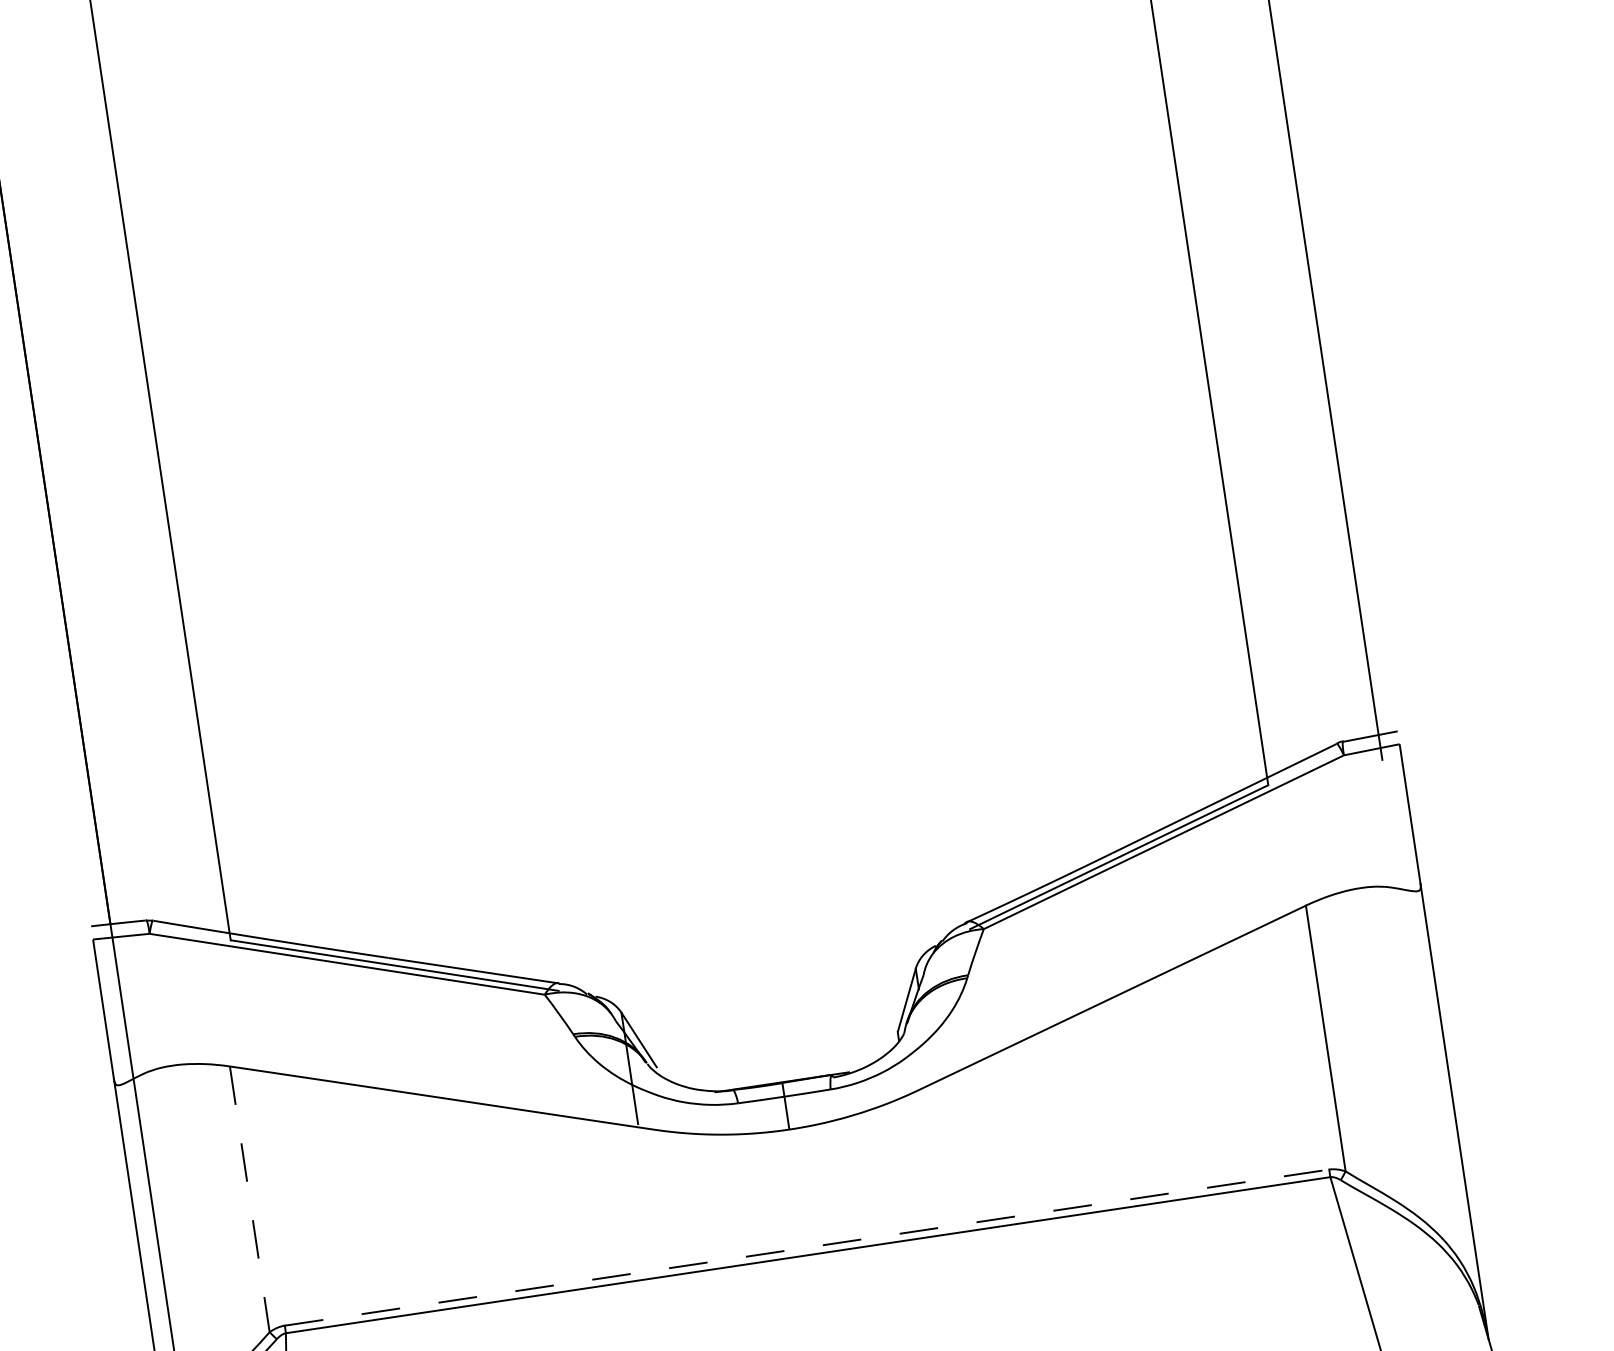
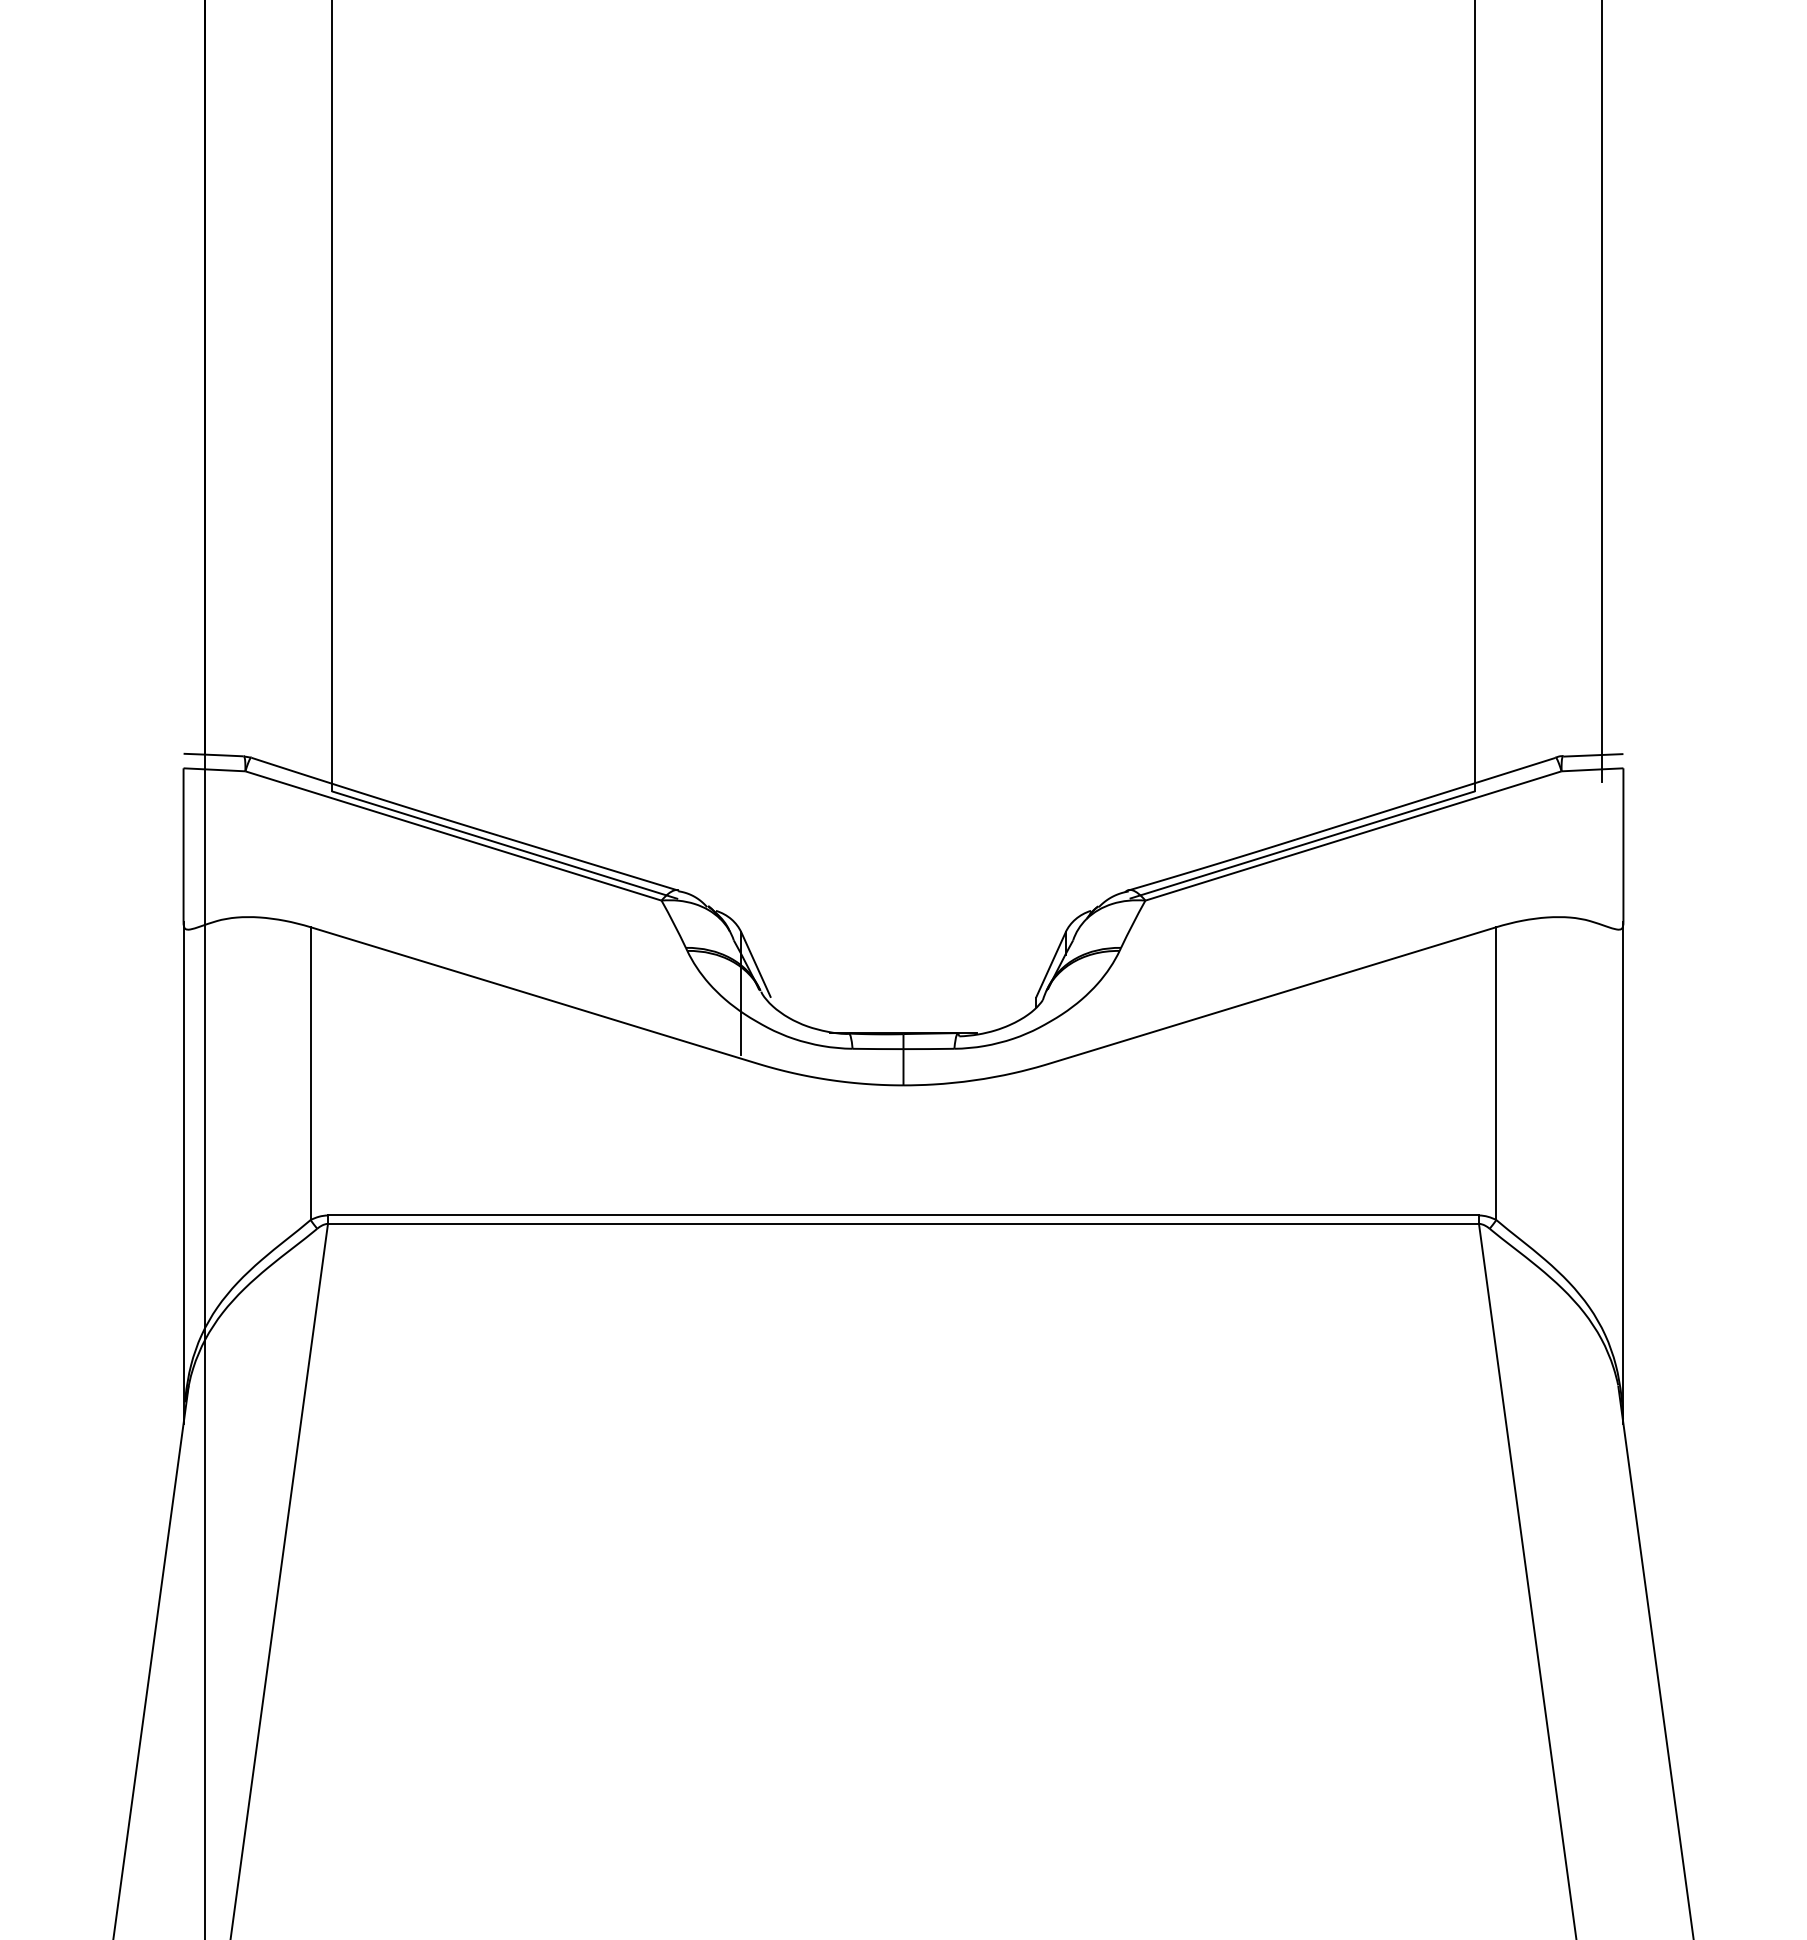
line: (249, 1200) -> (310, 1074), dashed -> solid
line: (807, 1247) -> (903, 1215), dashed -> solid

